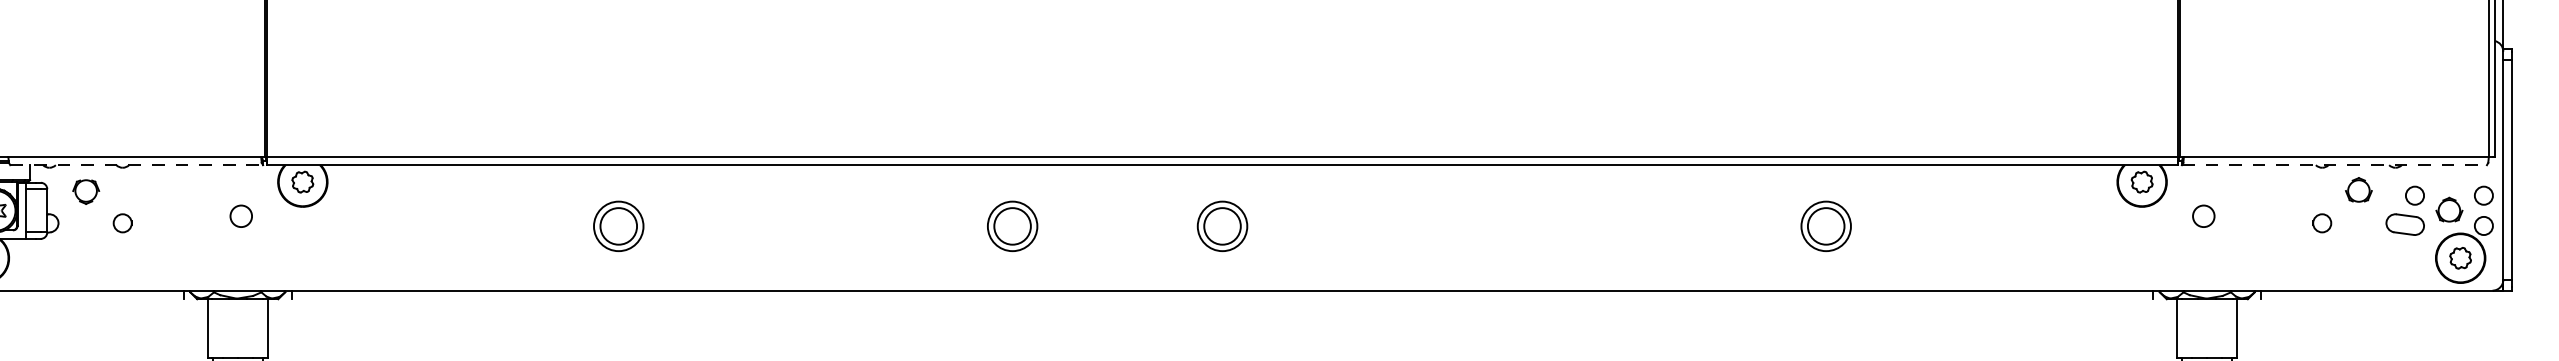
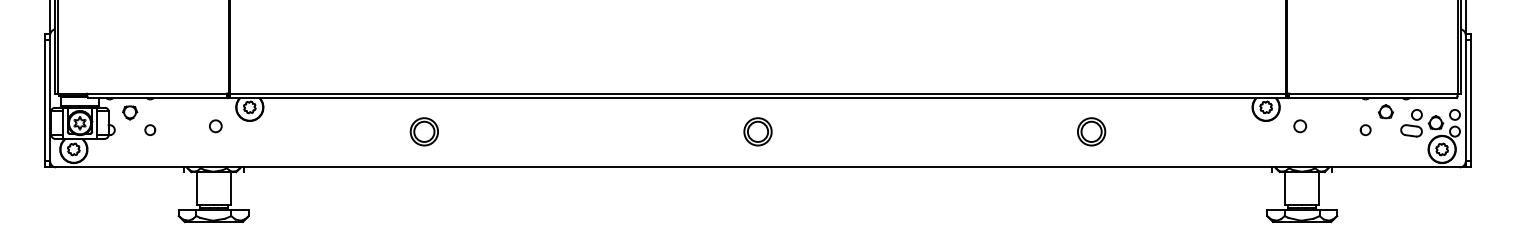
line: (137, 166) -> (158, 98), dashed -> solid
line: (2334, 166) -> (1372, 98), dashed -> solid
part: (1011, 225) -> (641, 131), removed

